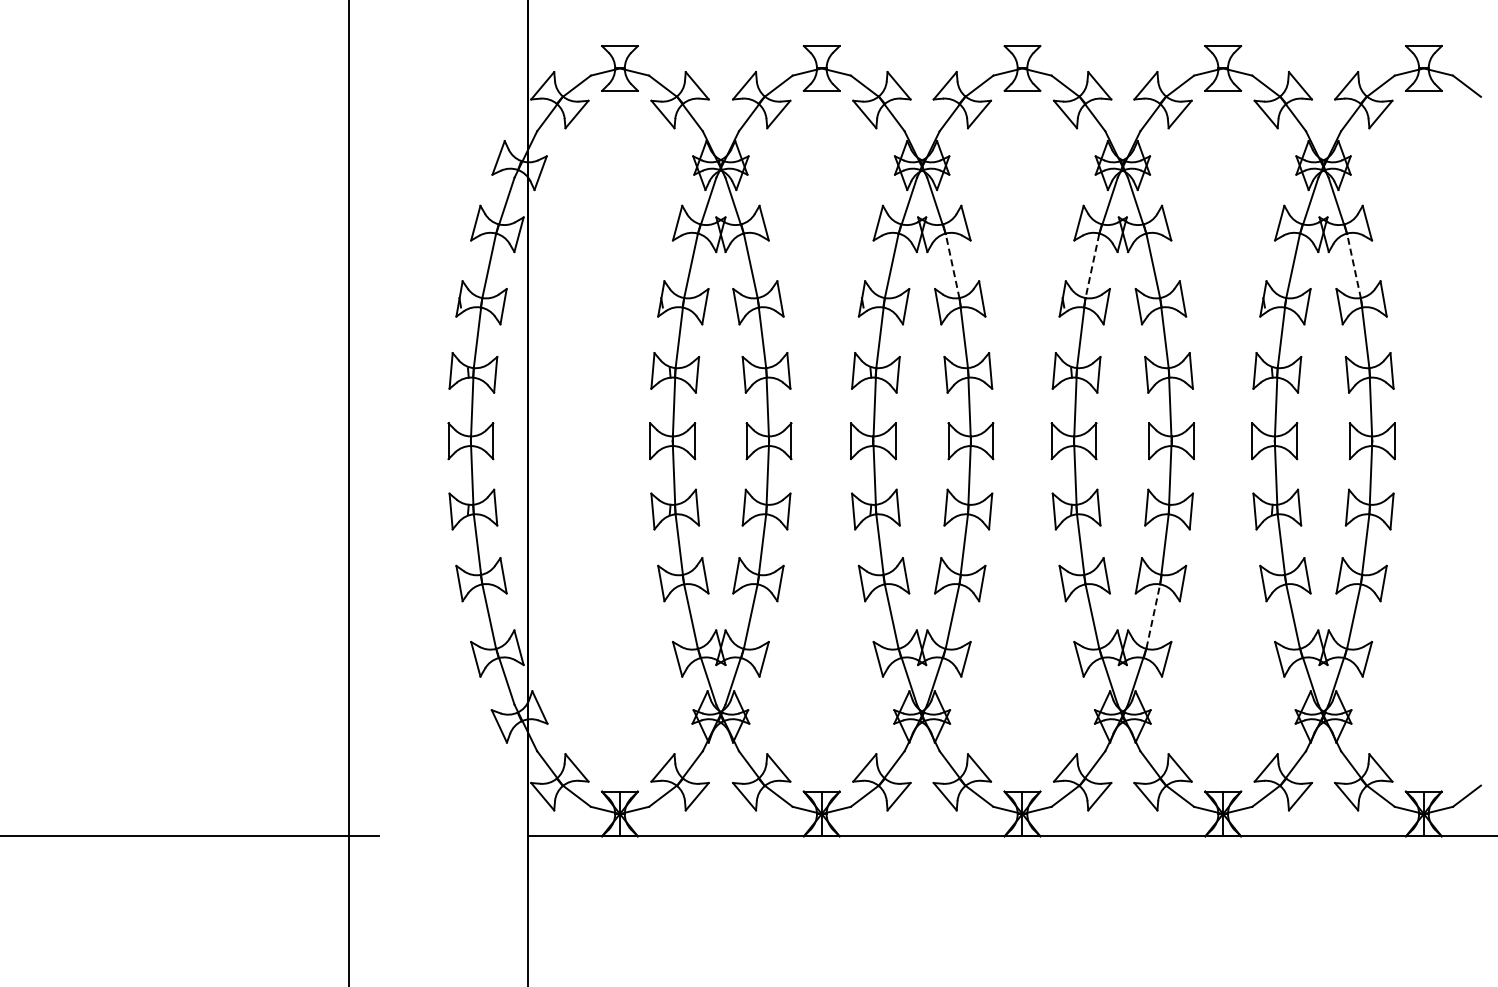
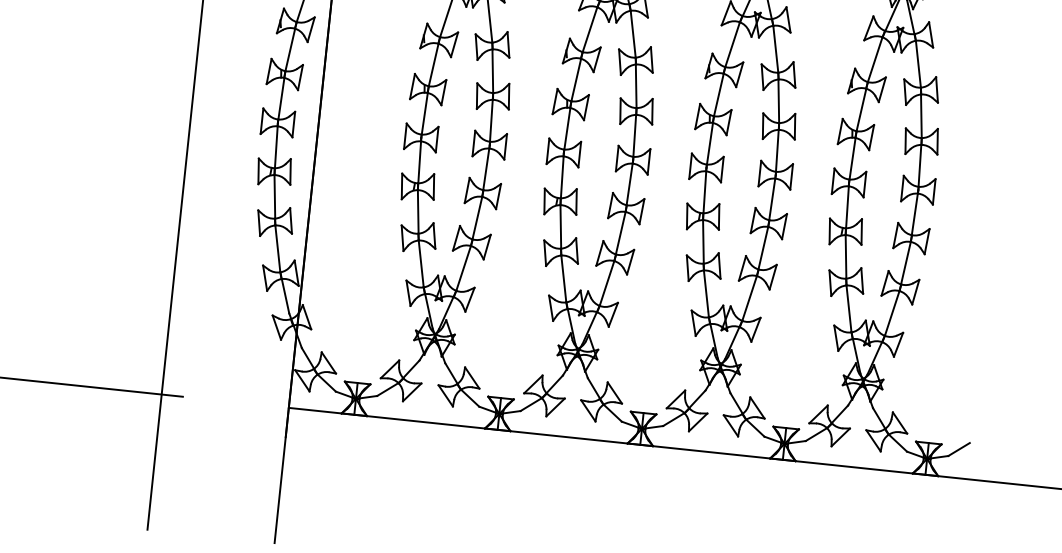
line: (952, 266) -> (633, 34), dashed -> solid
line: (1092, 266) -> (732, 45), dashed -> solid
line: (1354, 266) -> (918, 64), dashed -> solid
line: (1153, 616) -> (749, 298), dashed -> solid

